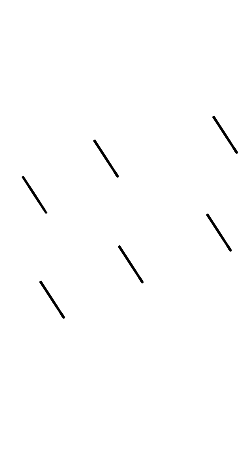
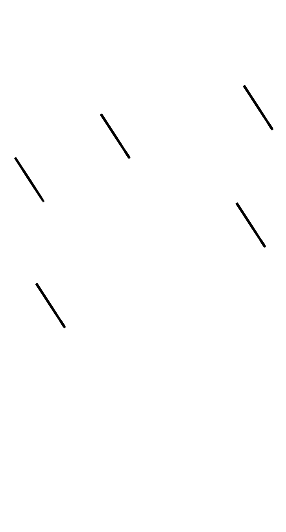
line: (130, 264) -> (144, 263), removed

